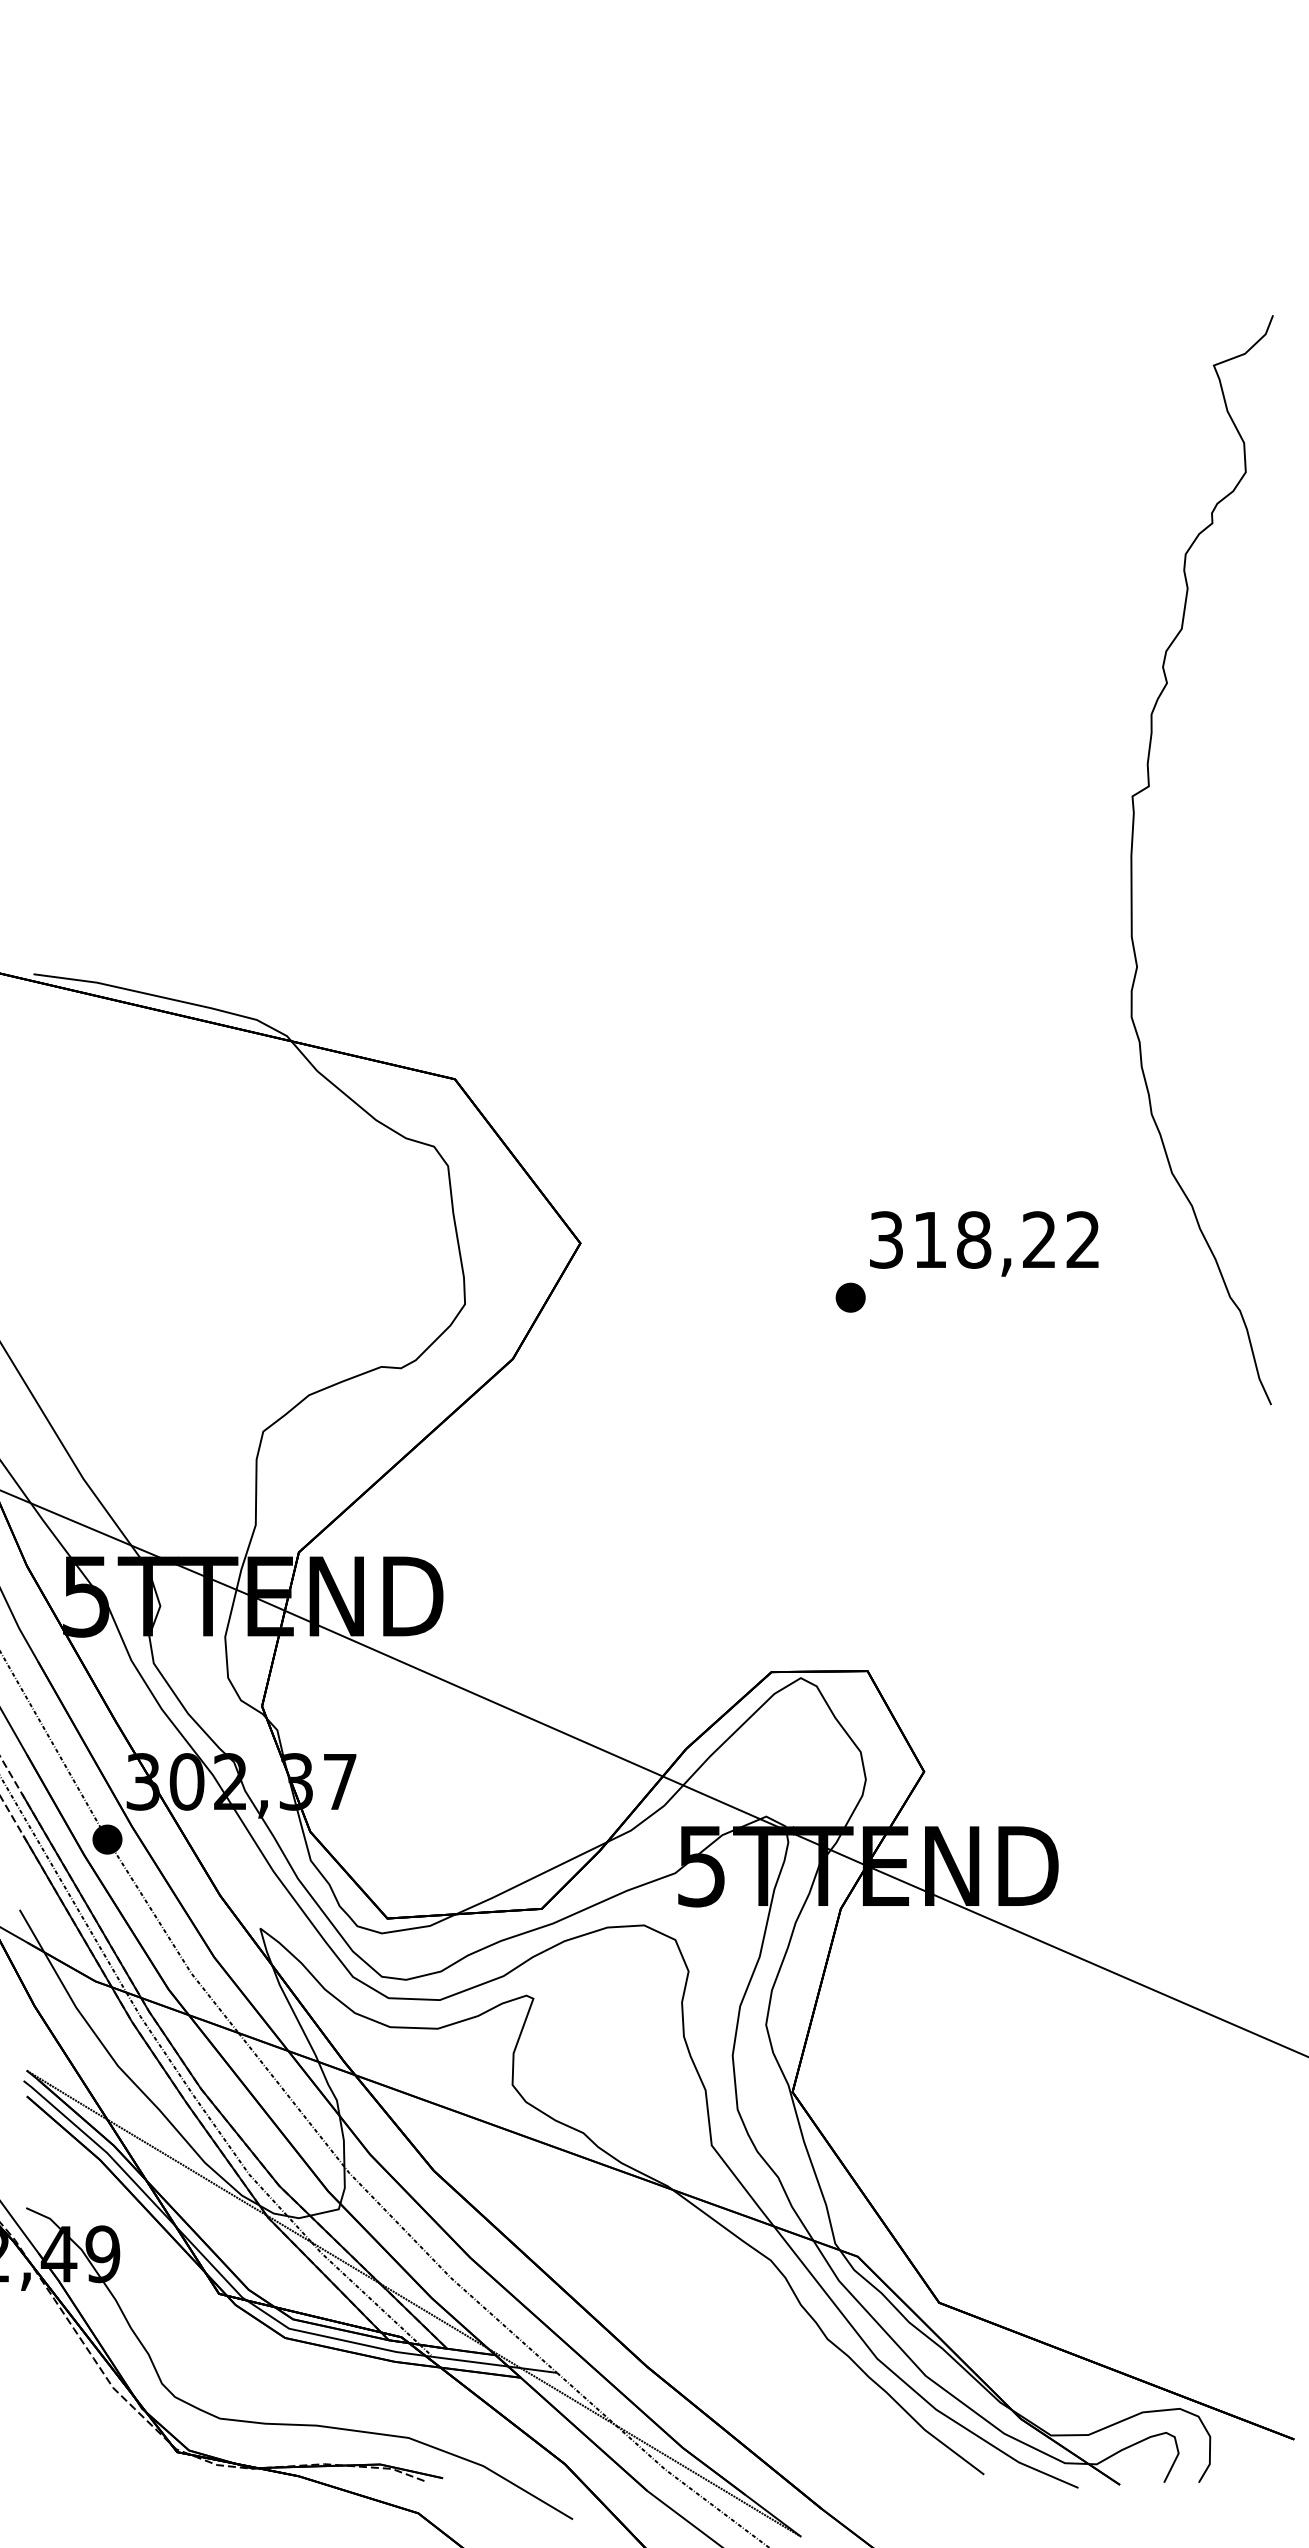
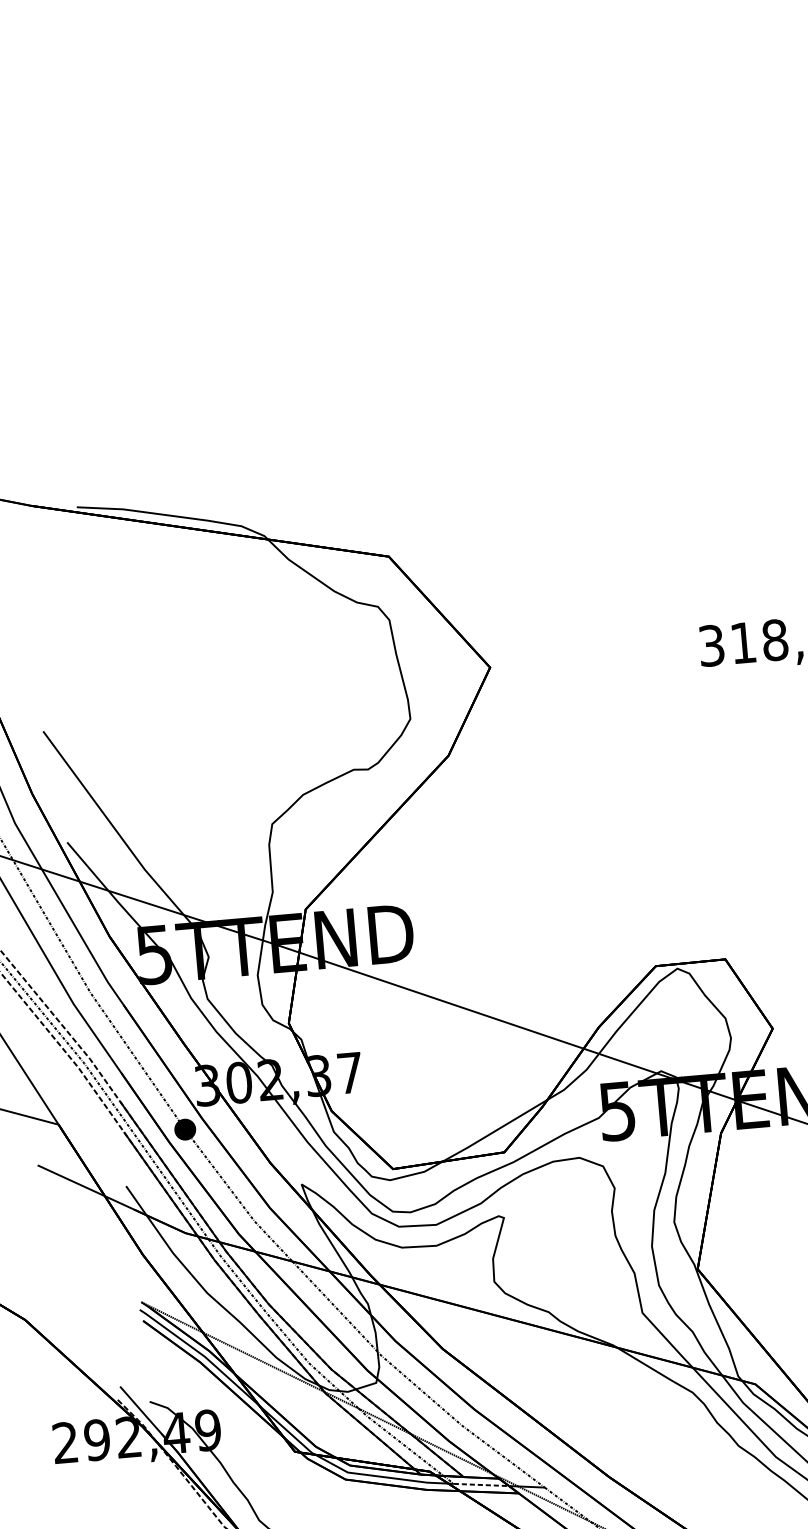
part: (850, 1297) -> (689, 689), removed
line: (469, 2361) -> (480, 1484), solid -> dashed

